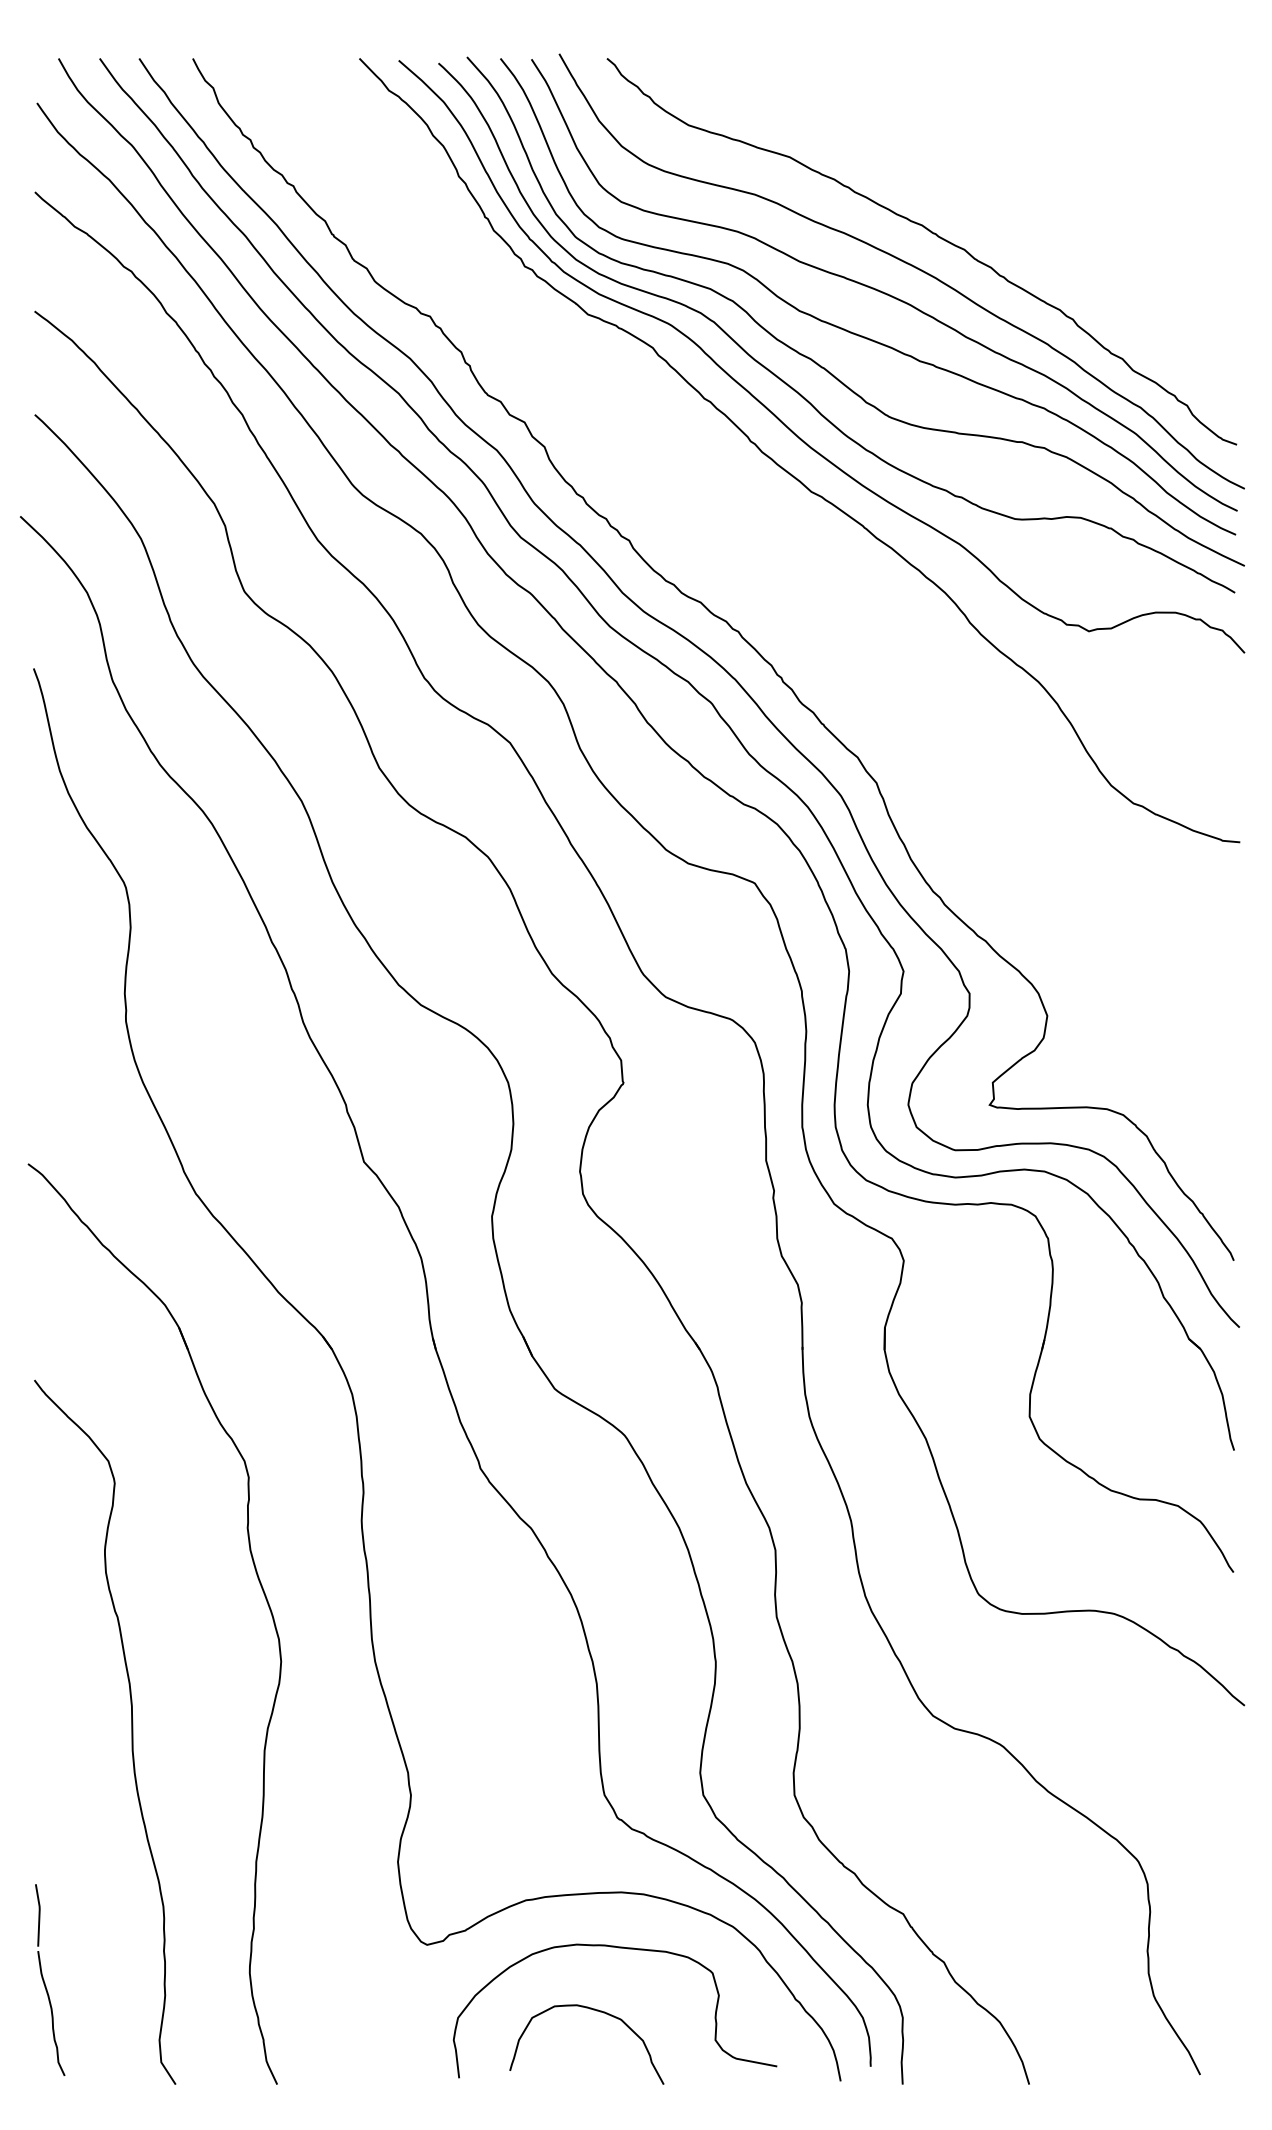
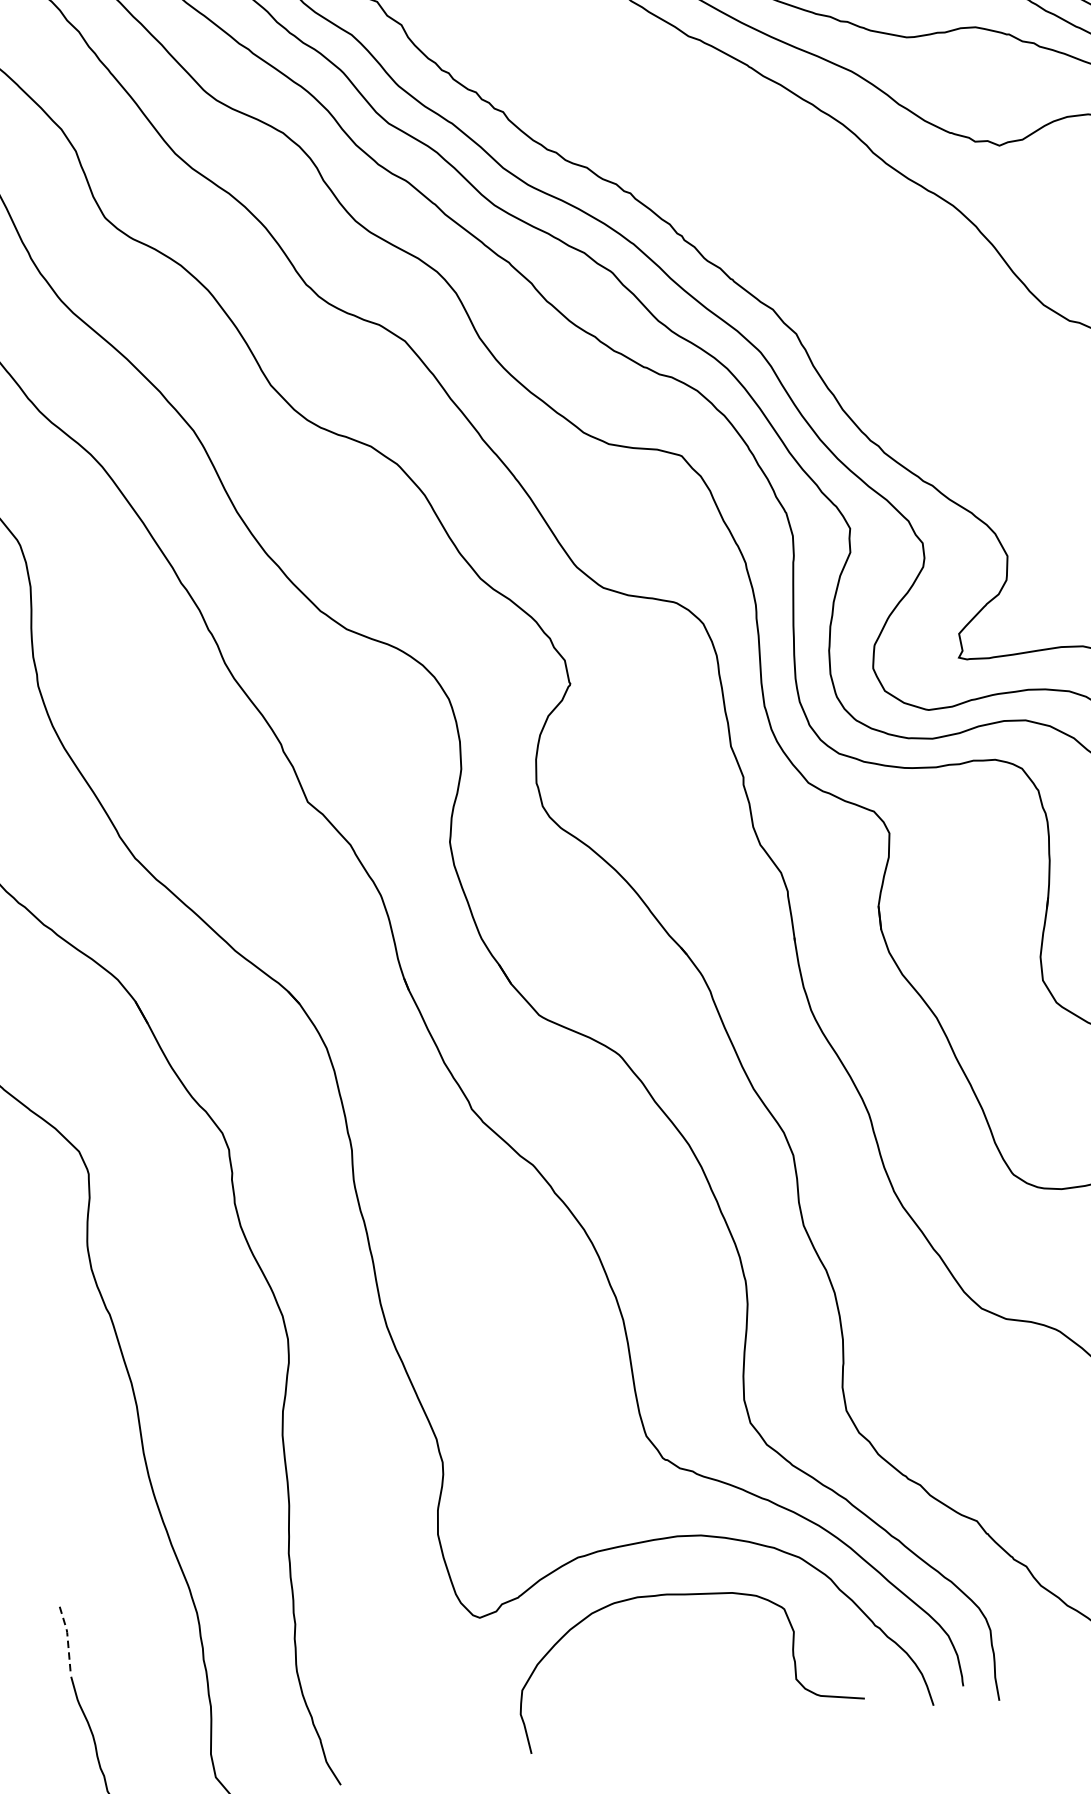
line: (39, 1914) -> (67, 1638), solid -> dashed
curve: (596, 2011) -> (667, 1665), removed

